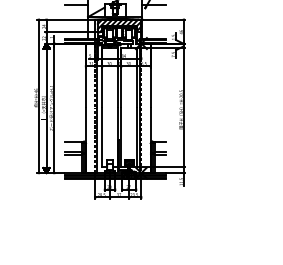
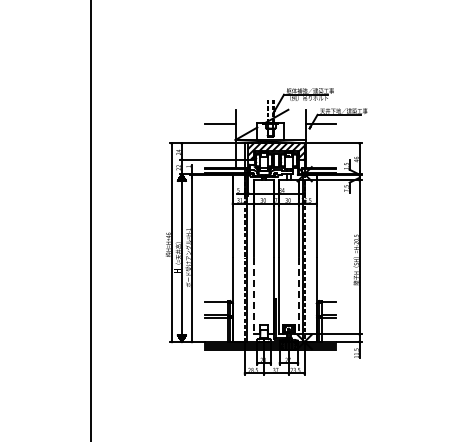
line: (102, 138) -> (254, 296), solid -> dashed
line: (136, 138) -> (298, 296), solid -> dashed

